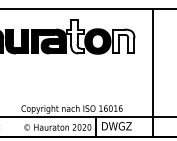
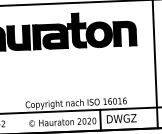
fill: (75, 36) -> (76, 30), added
fill: (123, 41) -> (124, 33), added

